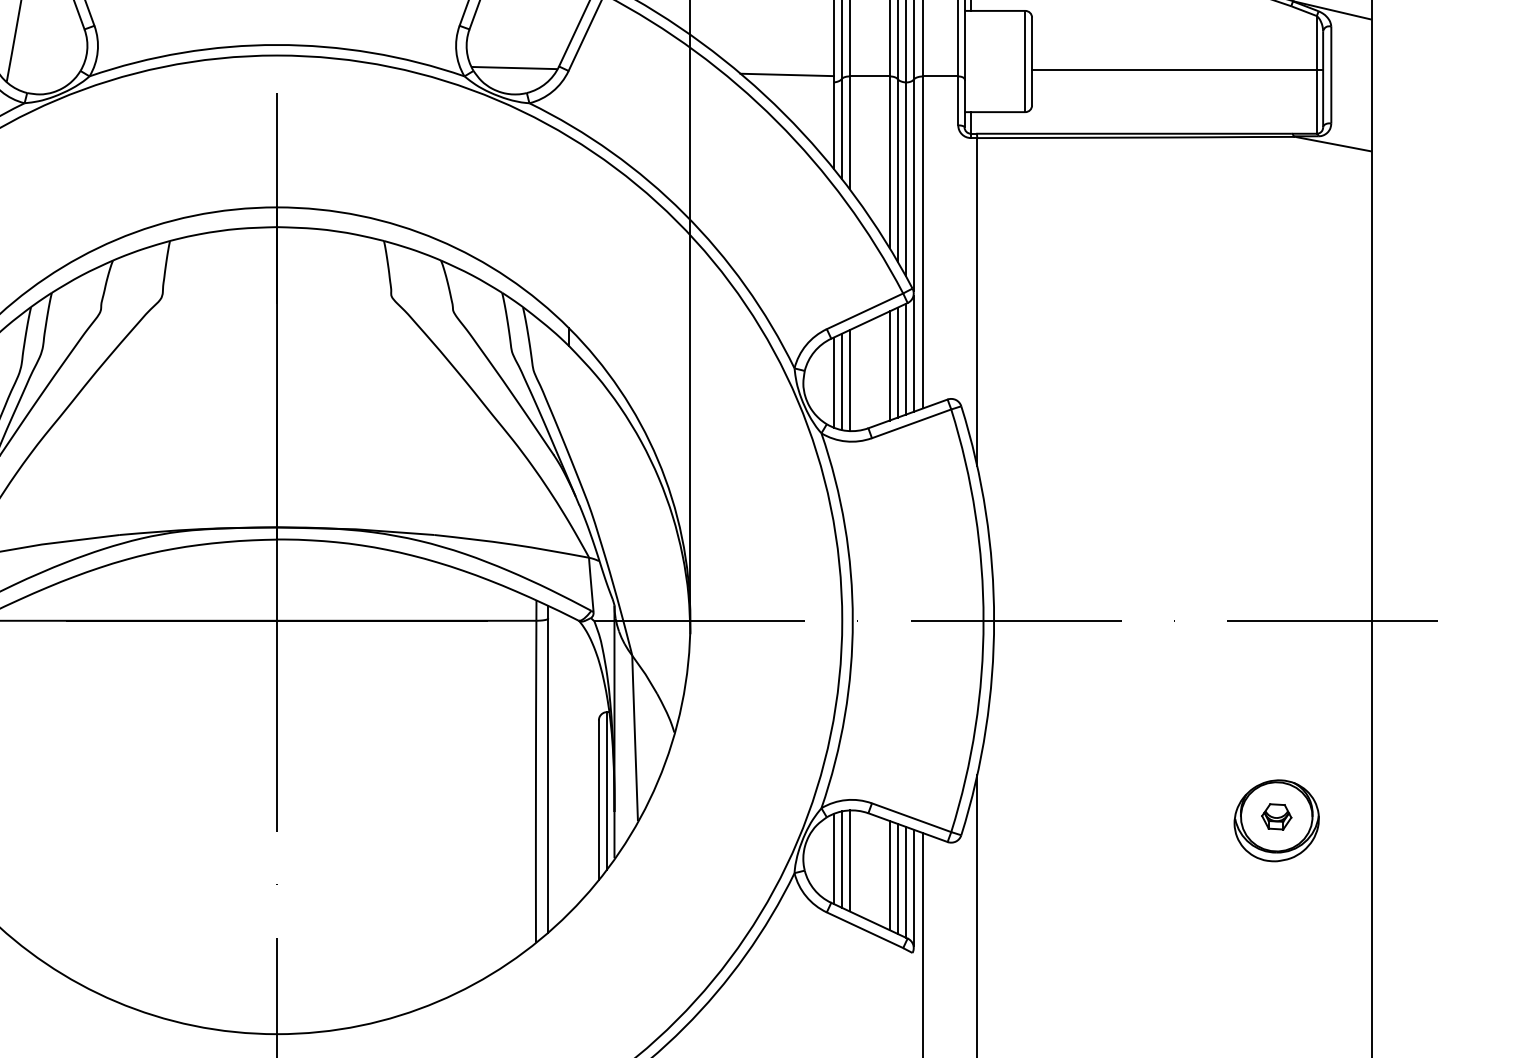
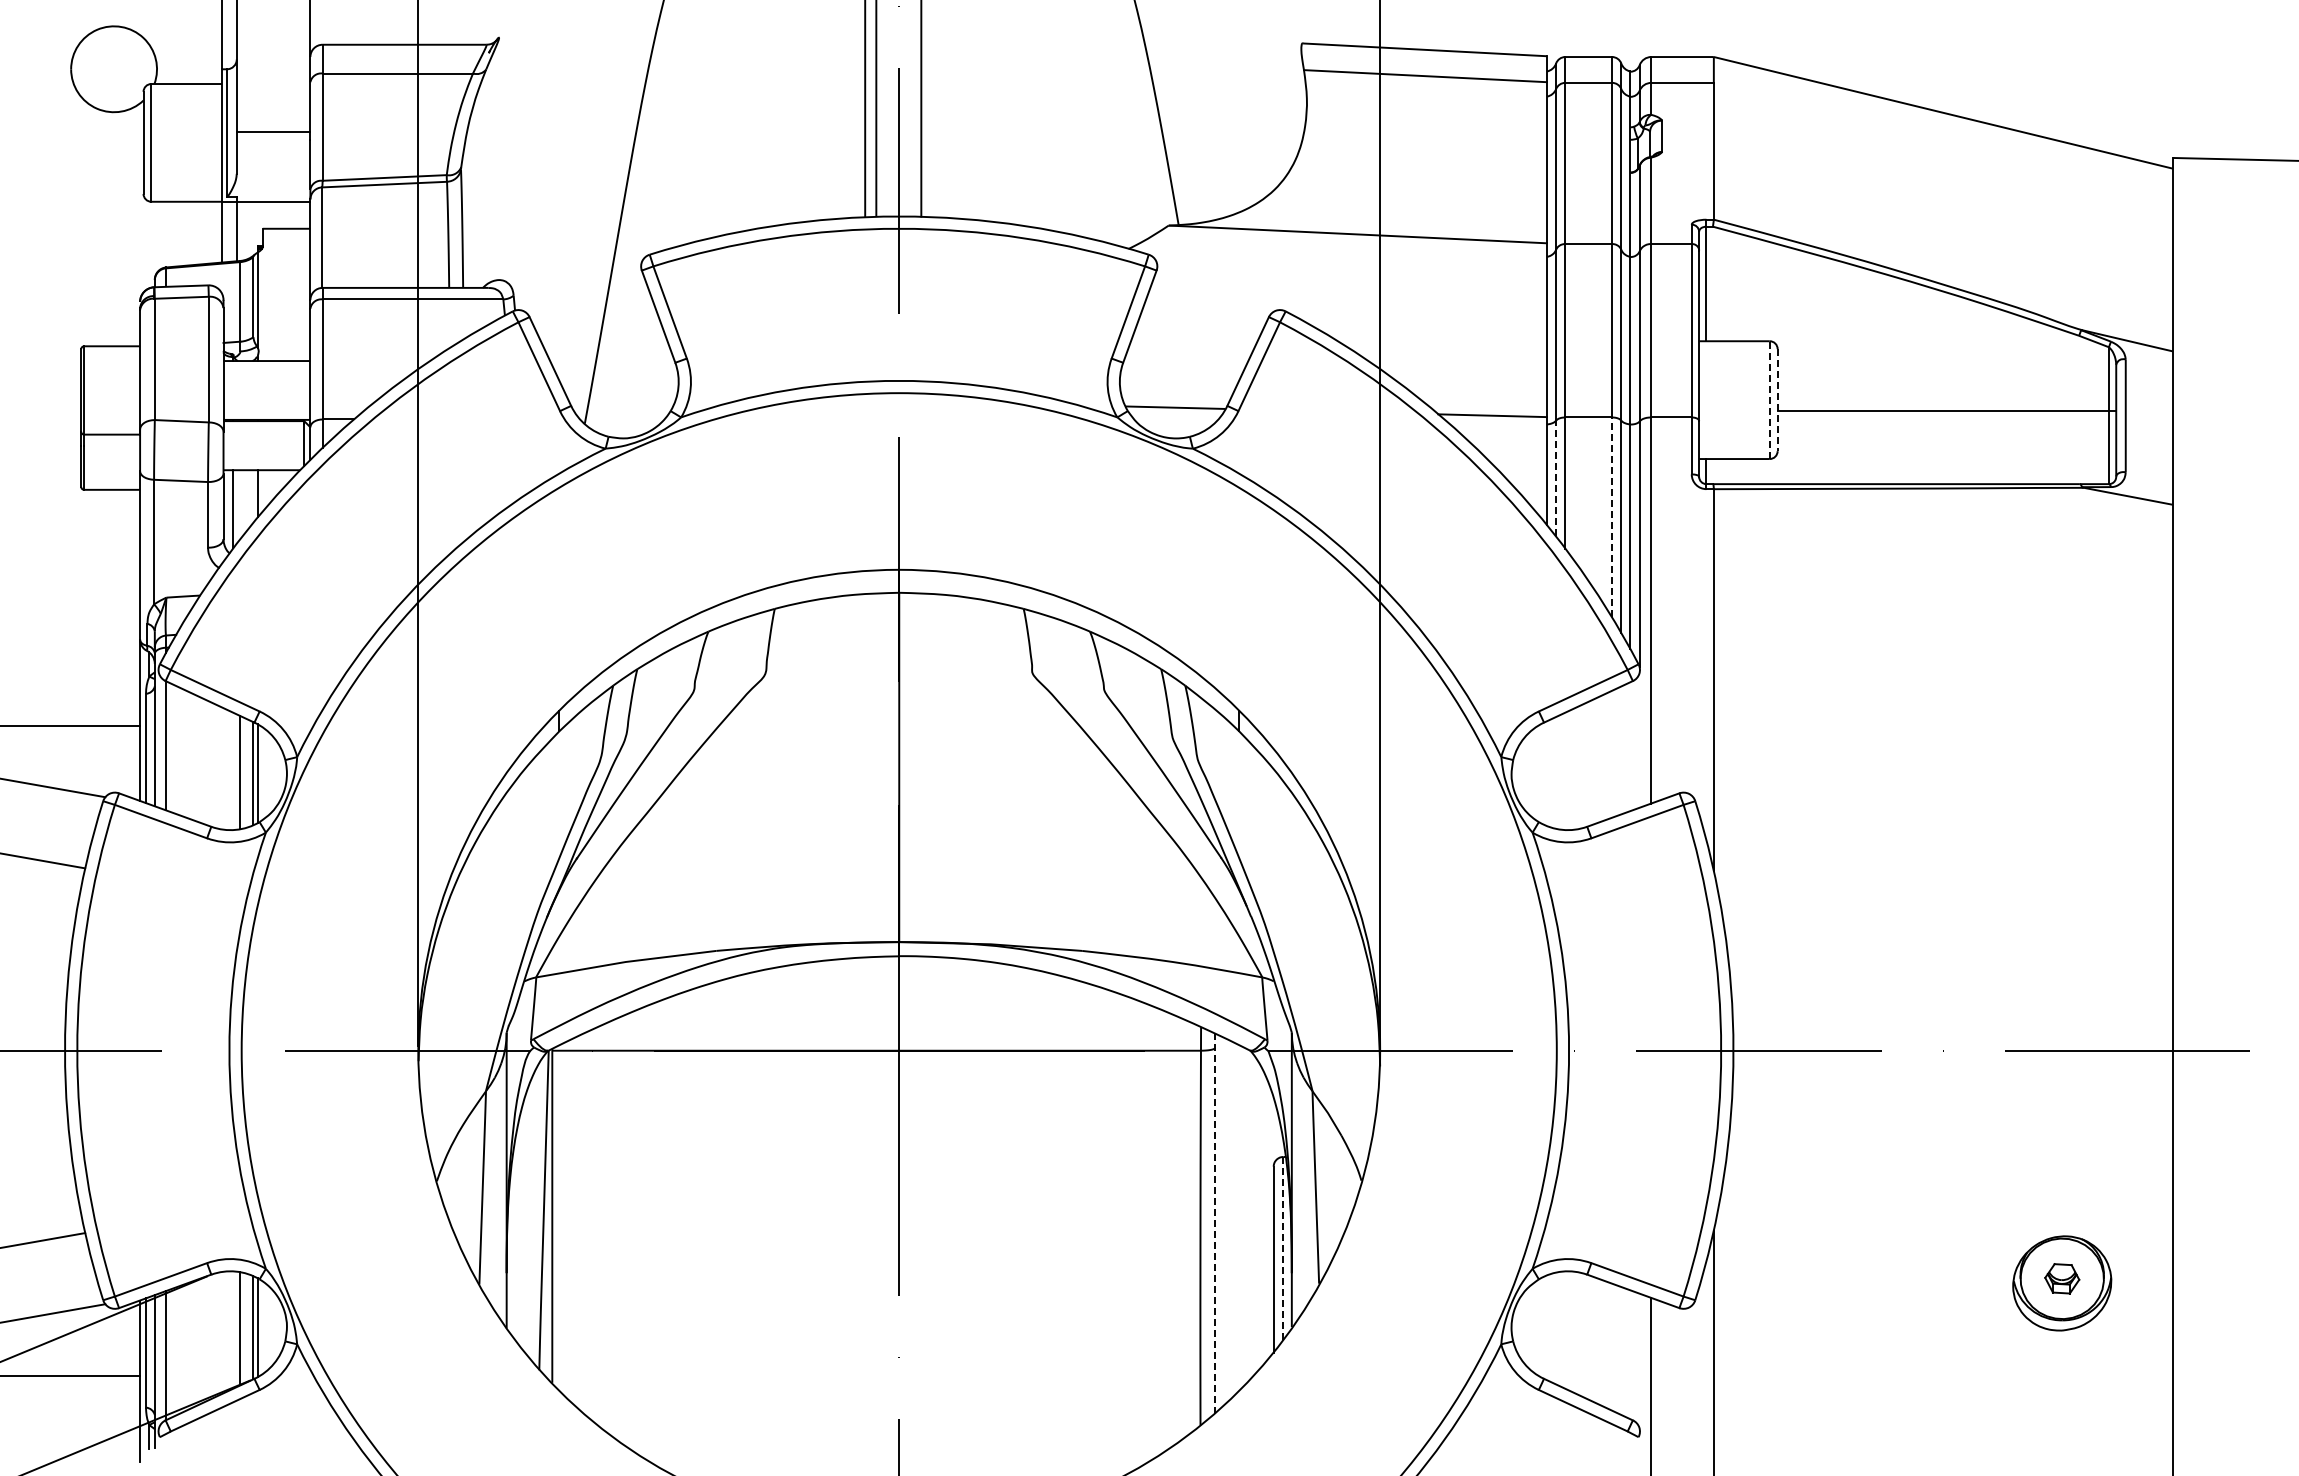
line: (1025, 61) -> (1769, 400), solid -> dashed
line: (1031, 61) -> (1777, 400), solid -> dashed
line: (841, 128) -> (1556, 478), solid -> dashed
line: (890, 162) -> (1612, 517), solid -> dashed
line: (913, 353) -> (1639, 739), removed
line: (905, 359) -> (1630, 746), removed
line: (897, 362) -> (1621, 750), removed
line: (890, 365) -> (1612, 753), removed
line: (849, 380) -> (1565, 771), removed
line: (841, 381) -> (1556, 772), removed
line: (834, 382) -> (1547, 773), removed
line: (548, 770) -> (1214, 1224), solid -> dashed
line: (606, 790) -> (1282, 1248), solid -> dashed
line: (834, 858) -> (1547, 1327), removed
line: (841, 859) -> (1556, 1328), removed
line: (849, 860) -> (1565, 1329), removed
line: (890, 875) -> (1612, 1346), removed
line: (897, 878) -> (1621, 1350), removed
line: (905, 881) -> (1630, 1354), removed
line: (913, 887) -> (1639, 1360), removed

